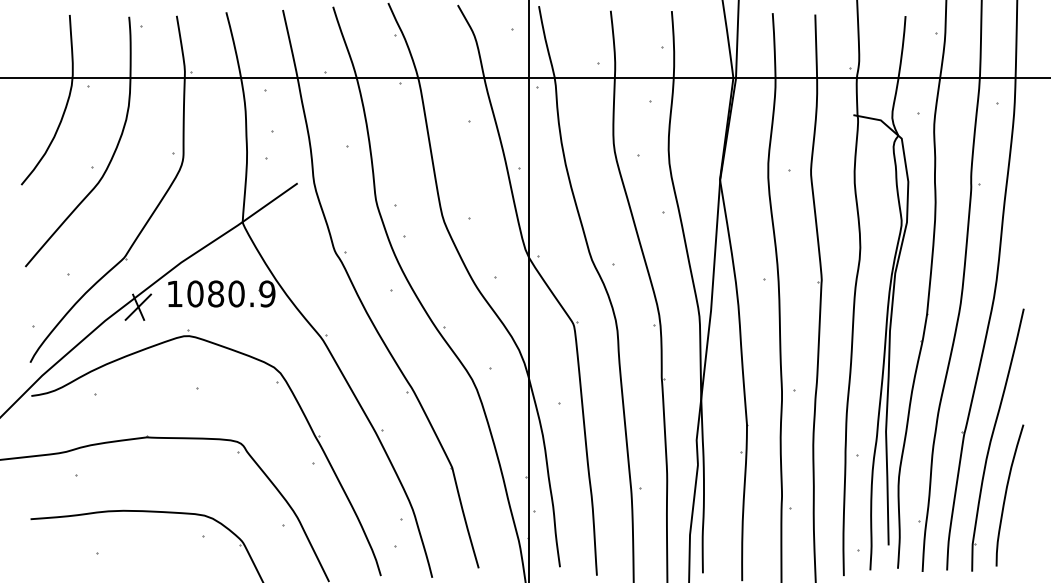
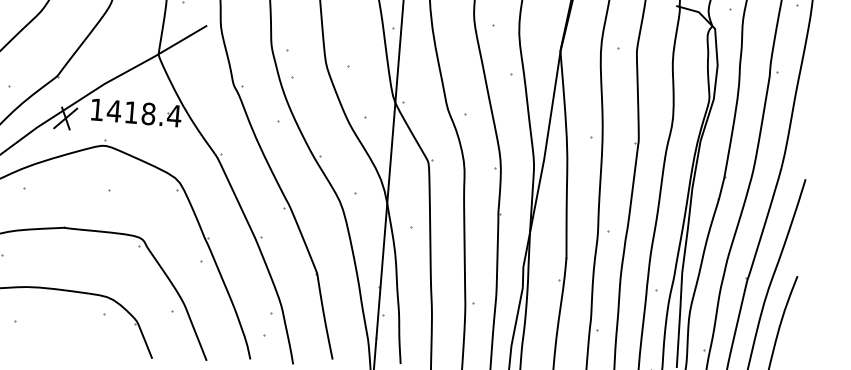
text: (230, 293) -> (143, 113), 1080.9 -> 1418.4

